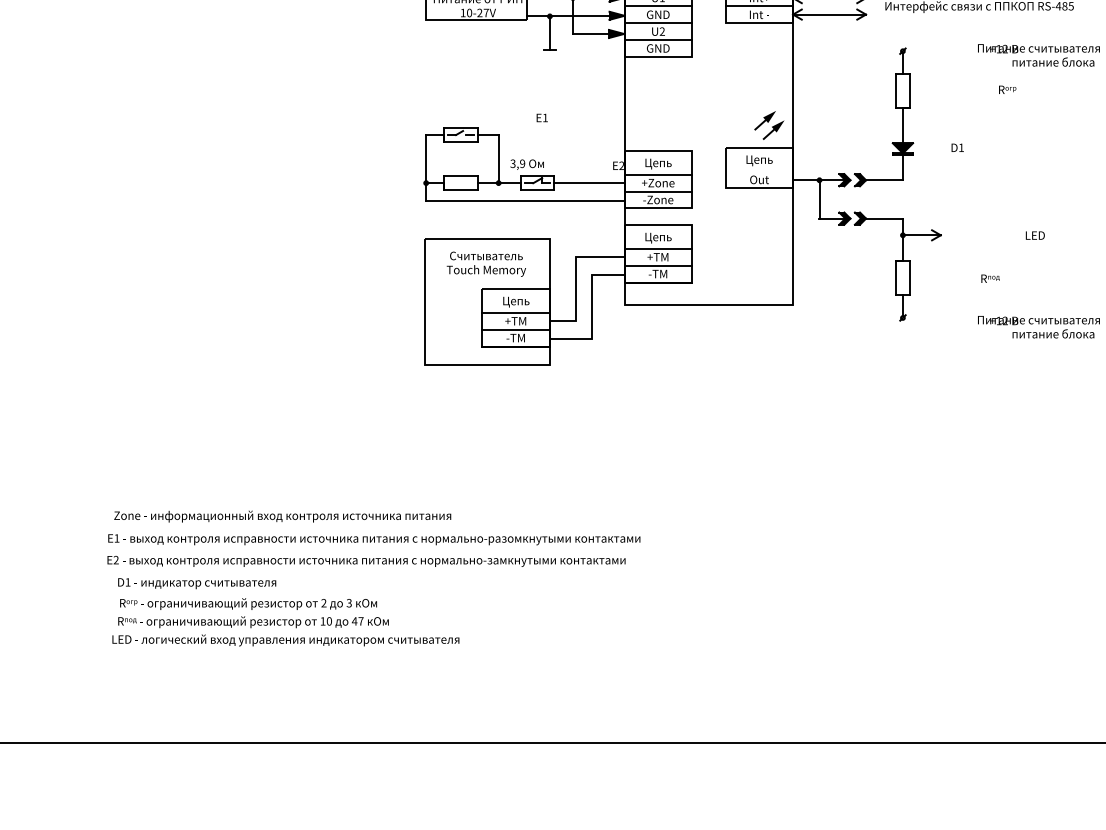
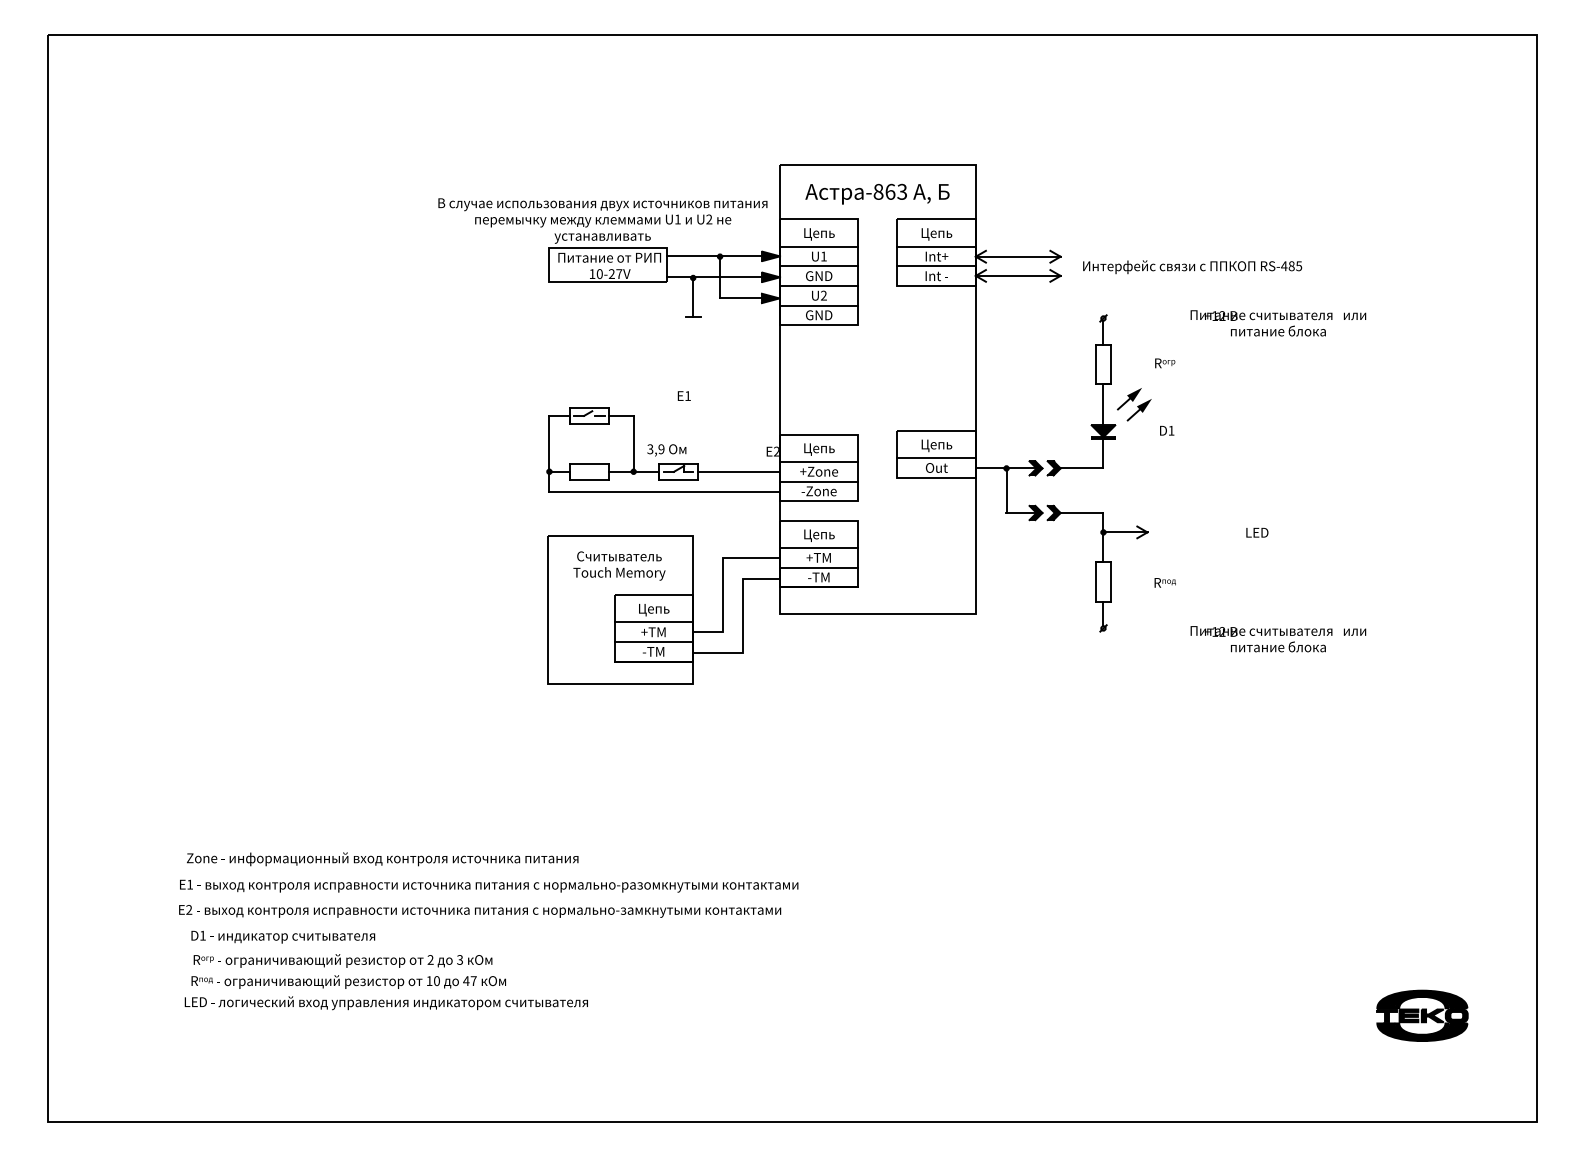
text: (1007, 89) -> (1165, 363), moved
part: (769, 125) -> (1134, 404), moved
line: (759, 171) -> (936, 458), added
text: (989, 278) -> (1164, 582), moved

